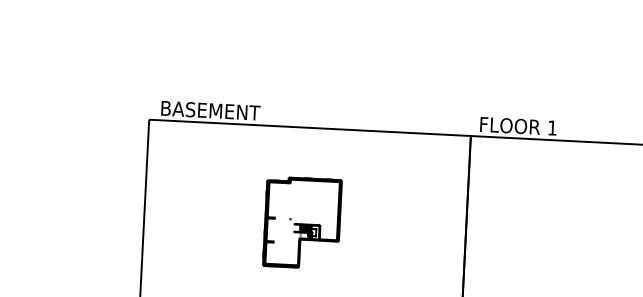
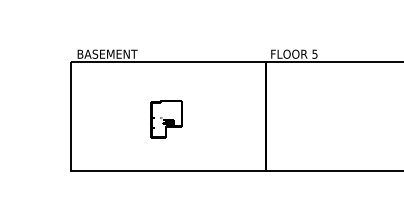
text: (551, 126) -> (314, 53), 1 -> 5
part: (302, 223) -> (166, 119), size x0.7

